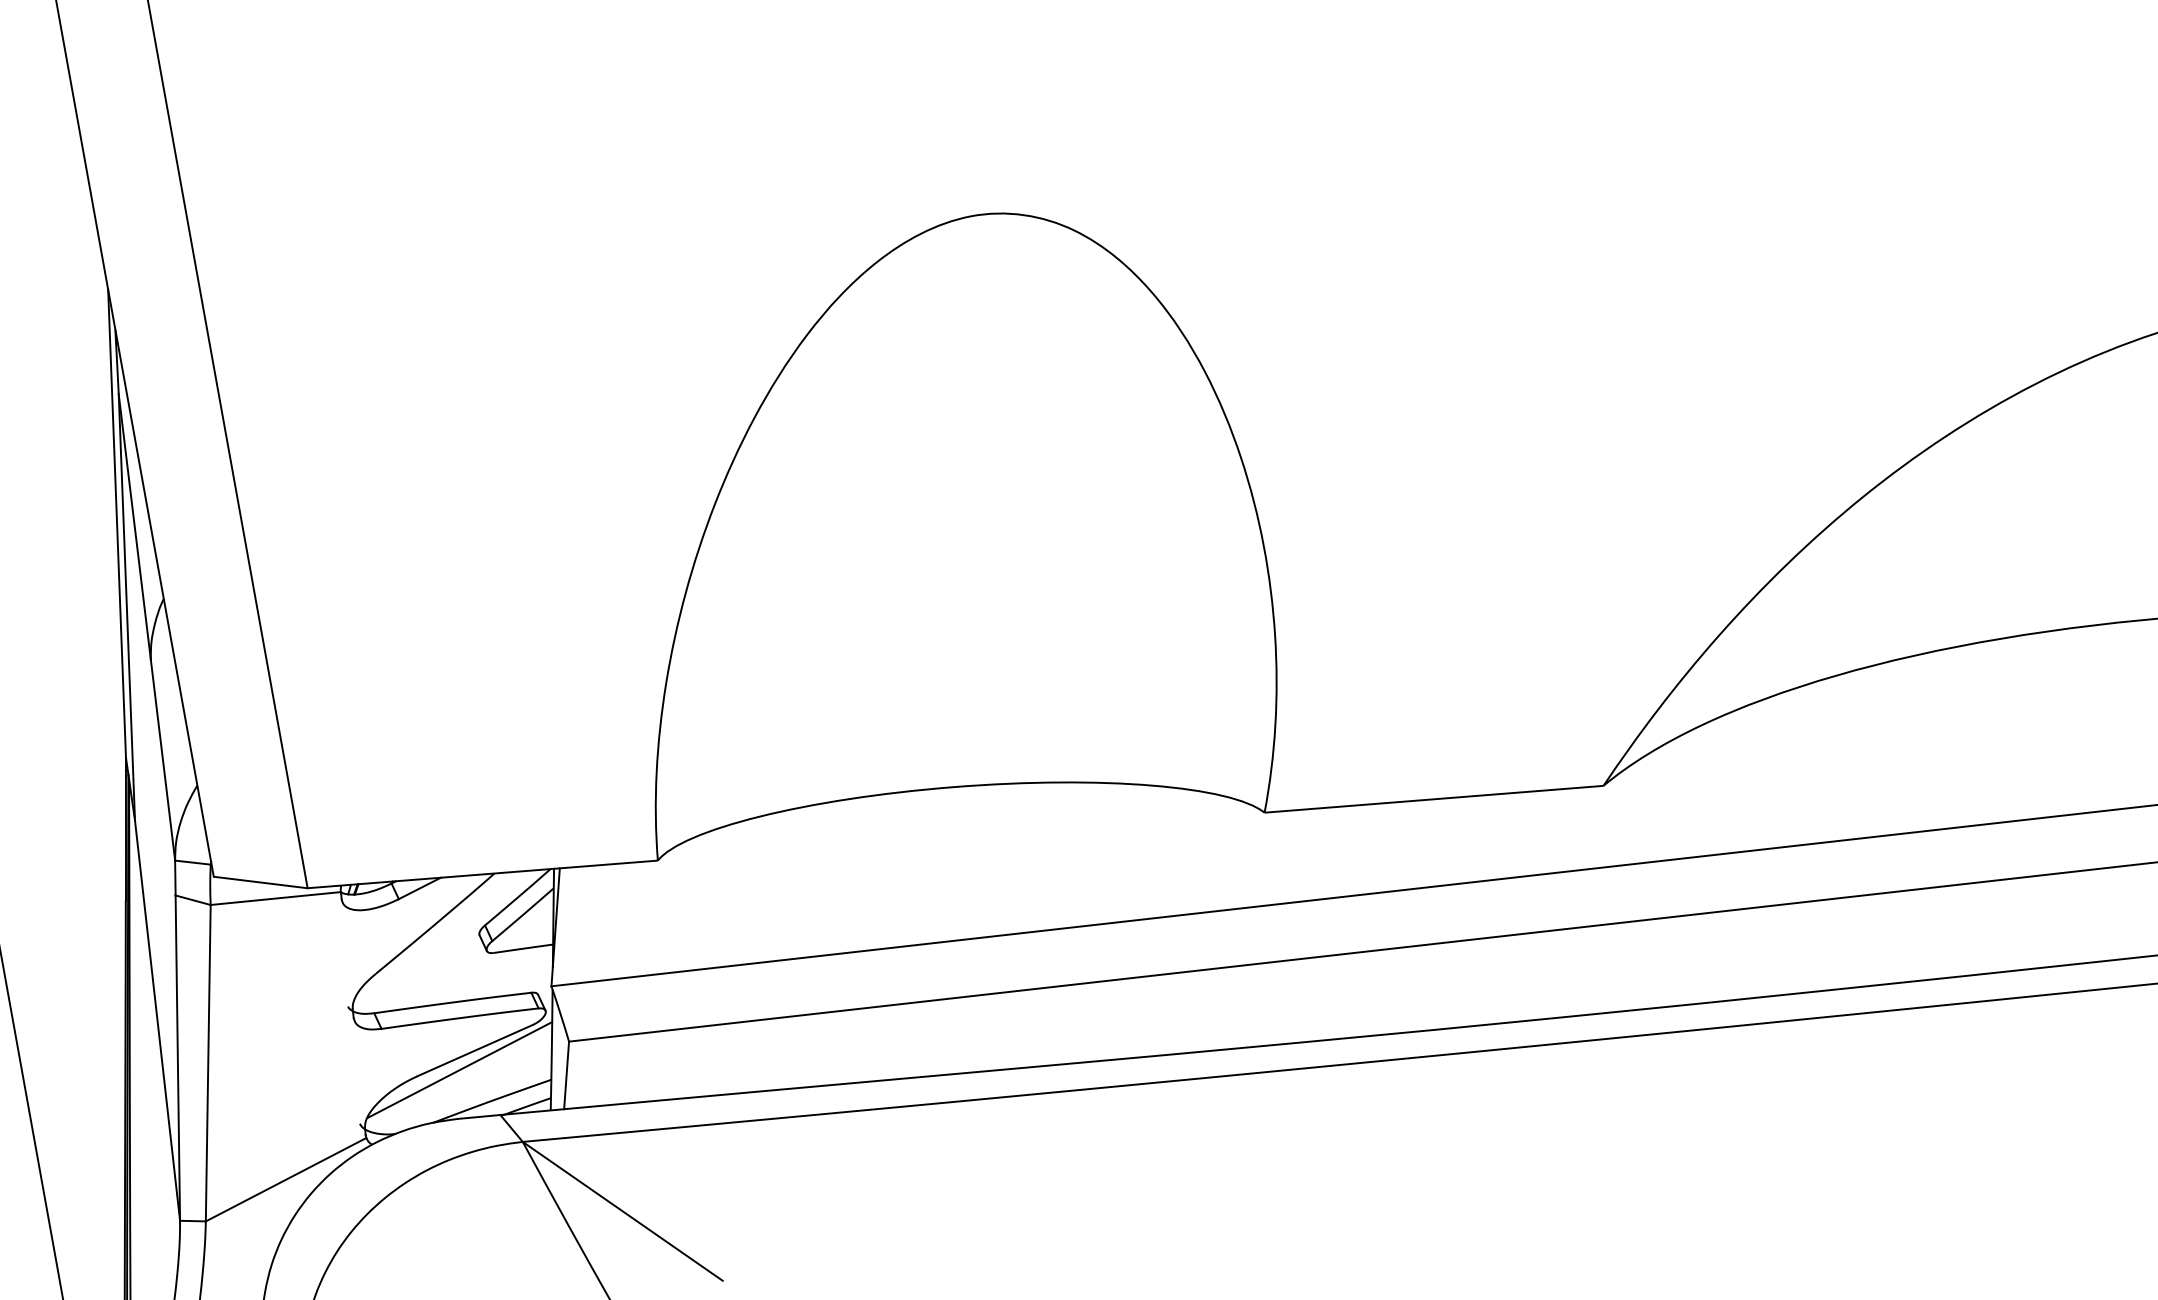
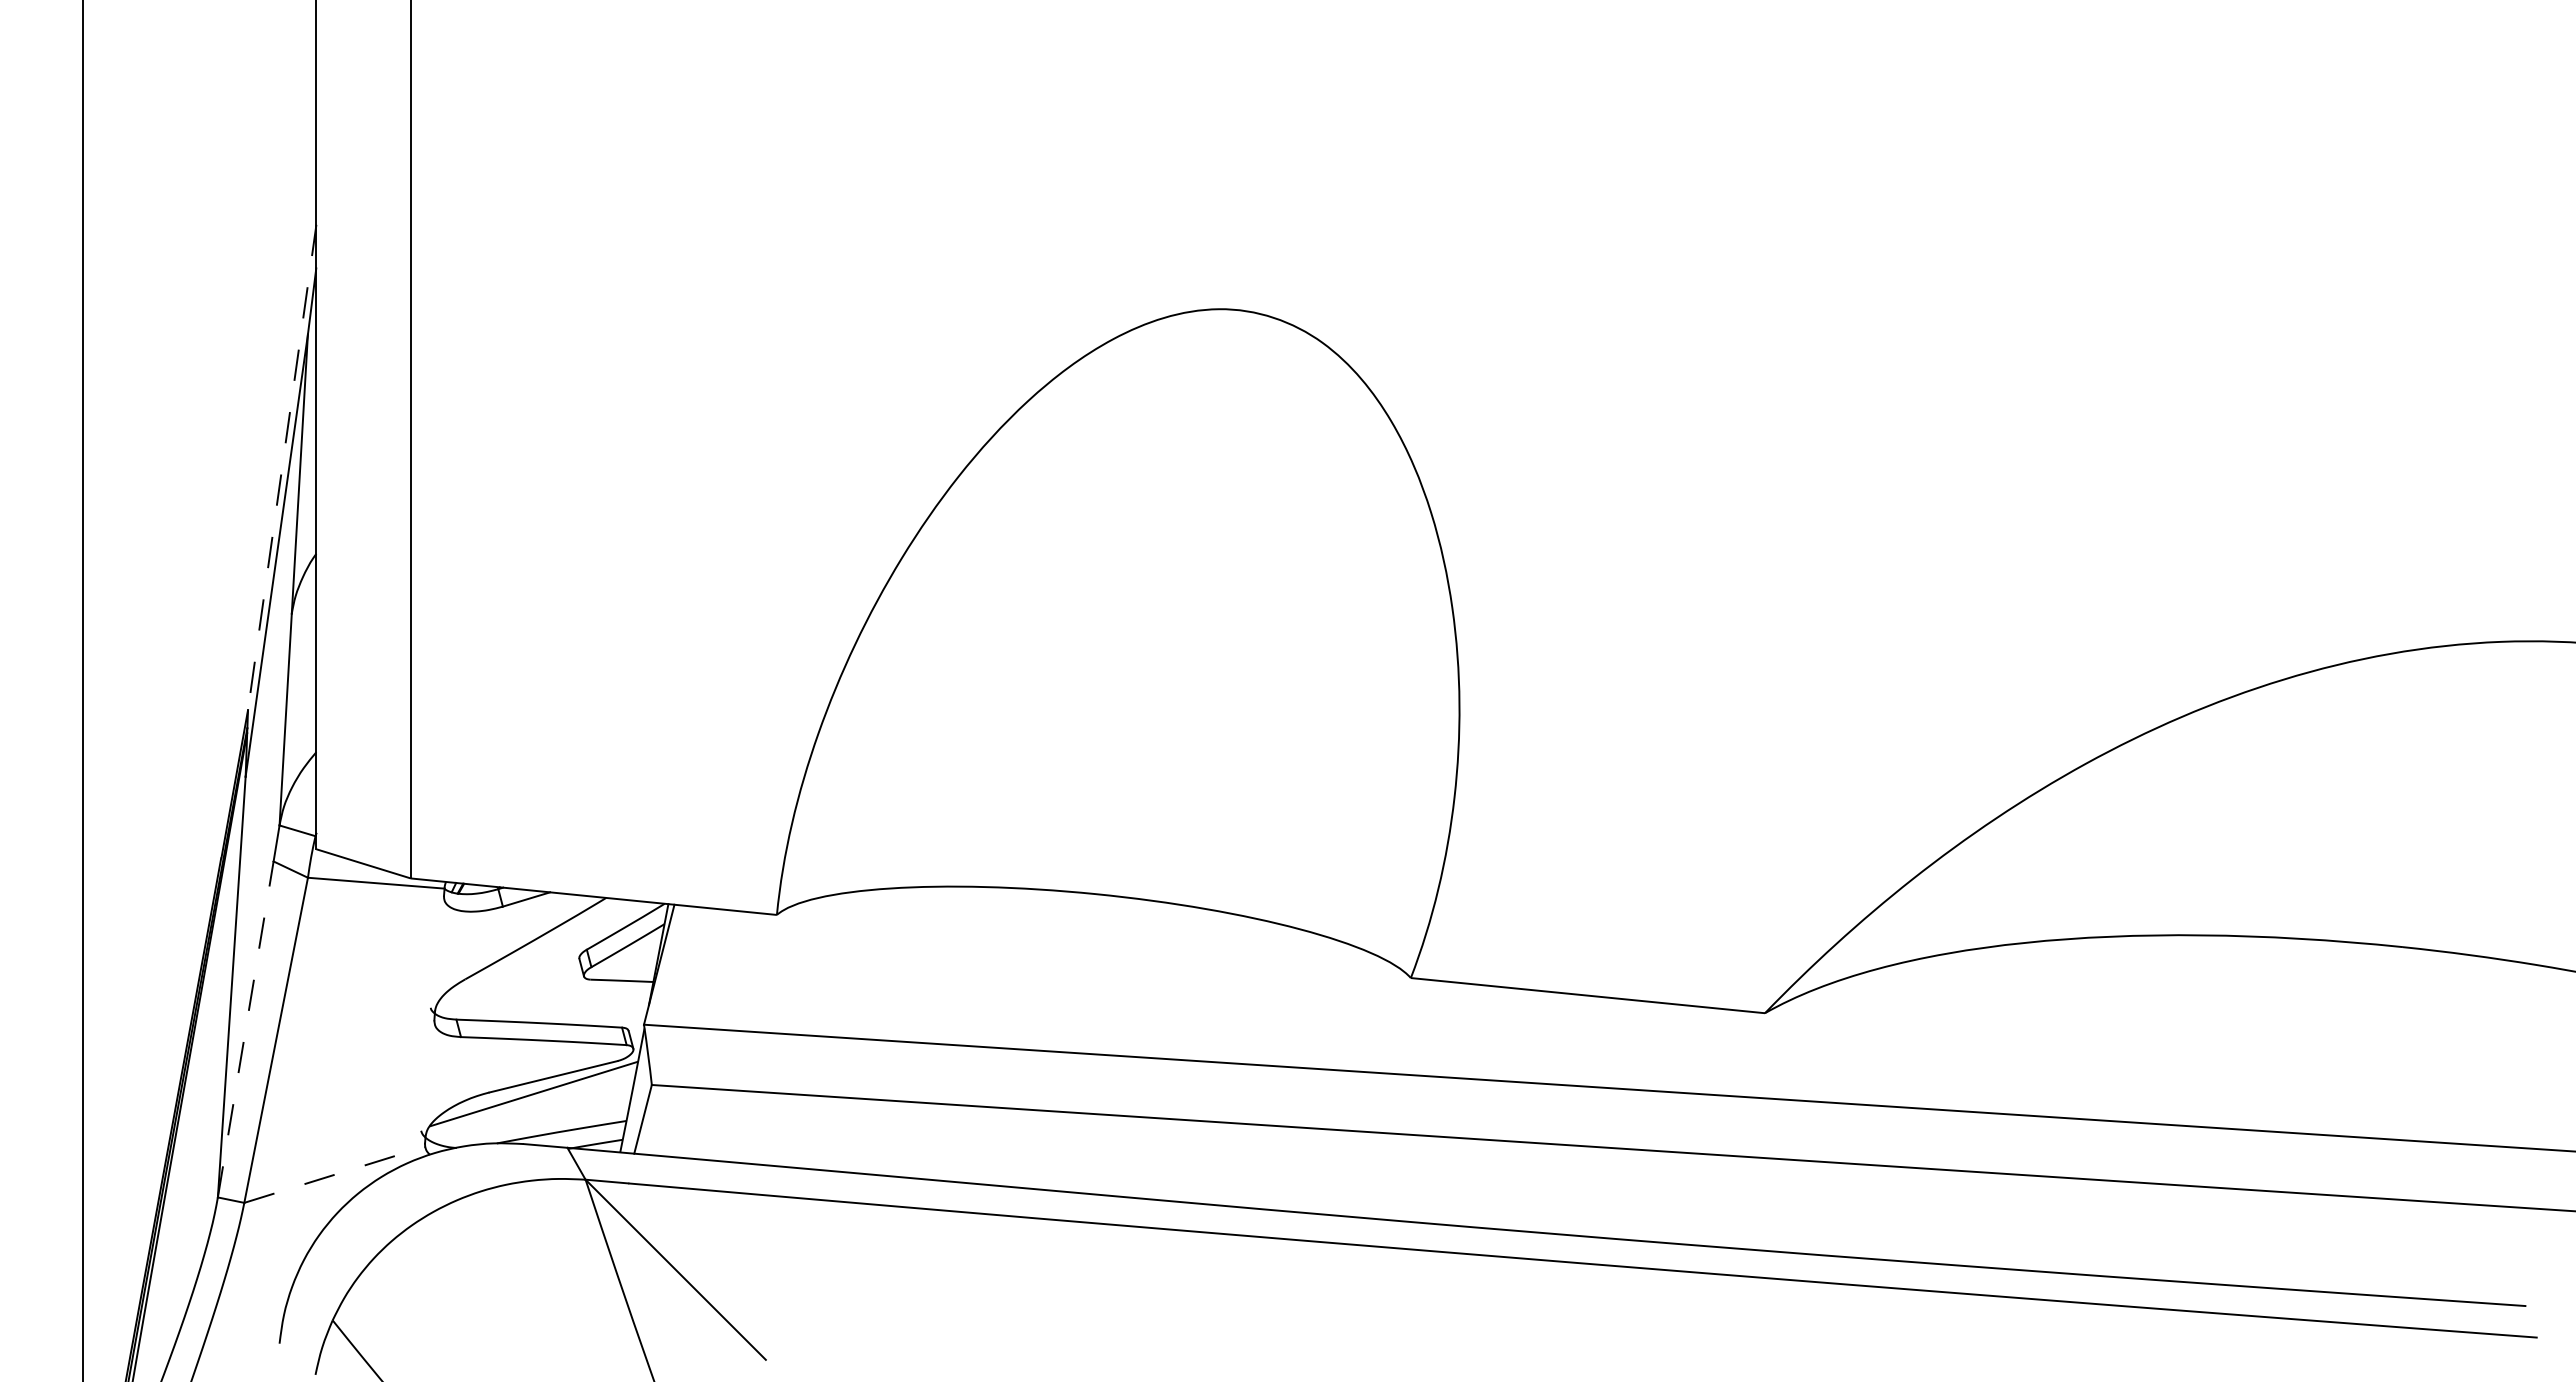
line: (117, 524) -> (282, 468), solid -> dashed
line: (177, 1057) -> (245, 1028), solid -> dashed
line: (285, 1179) -> (334, 1174), solid -> dashed

